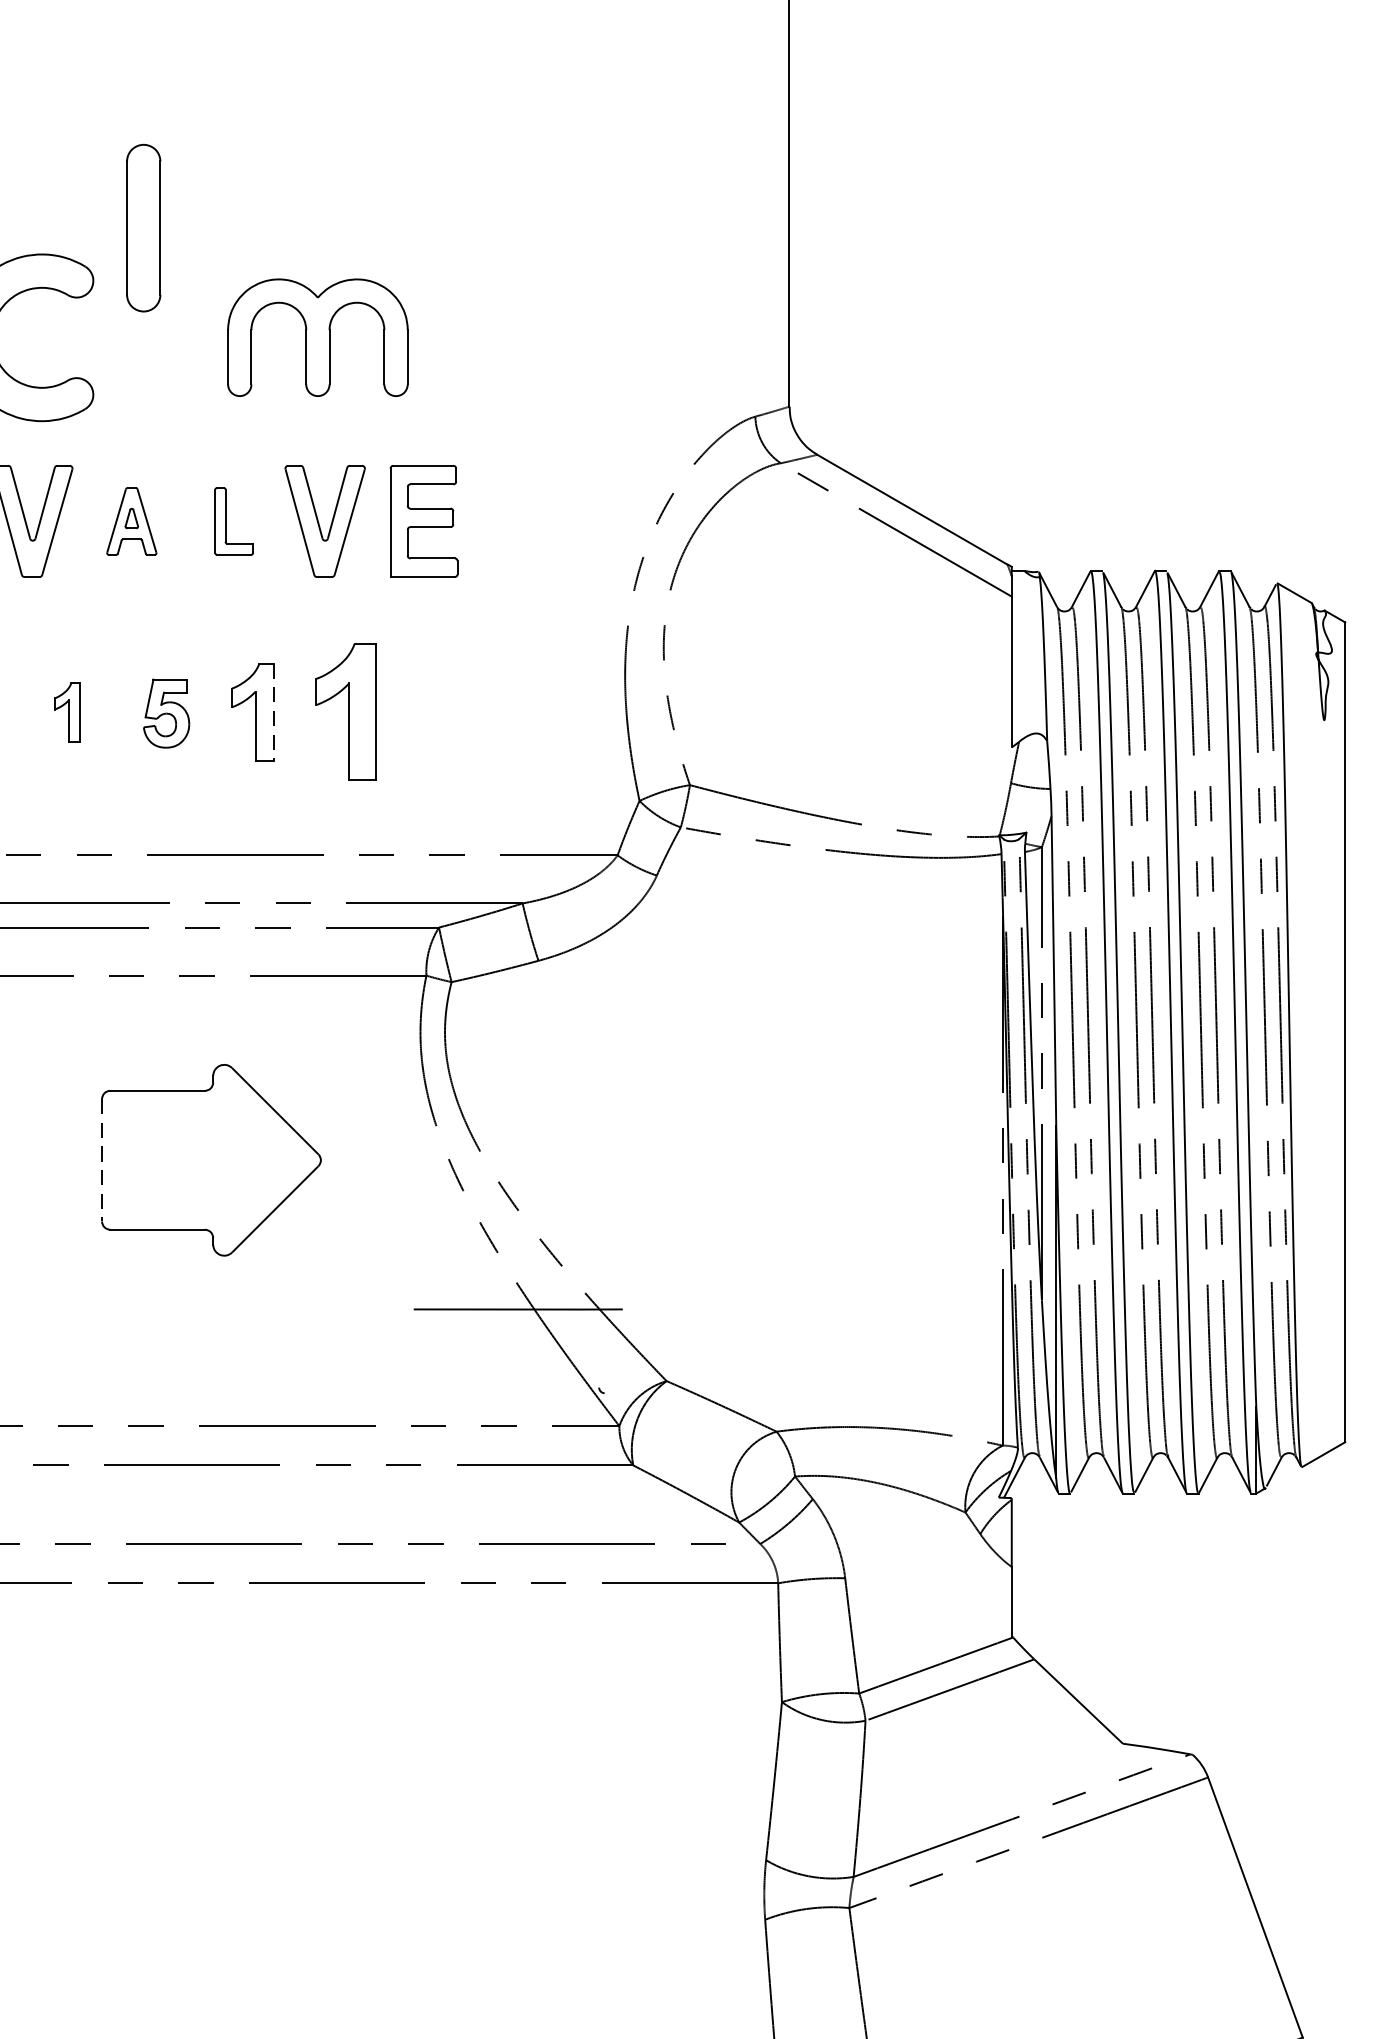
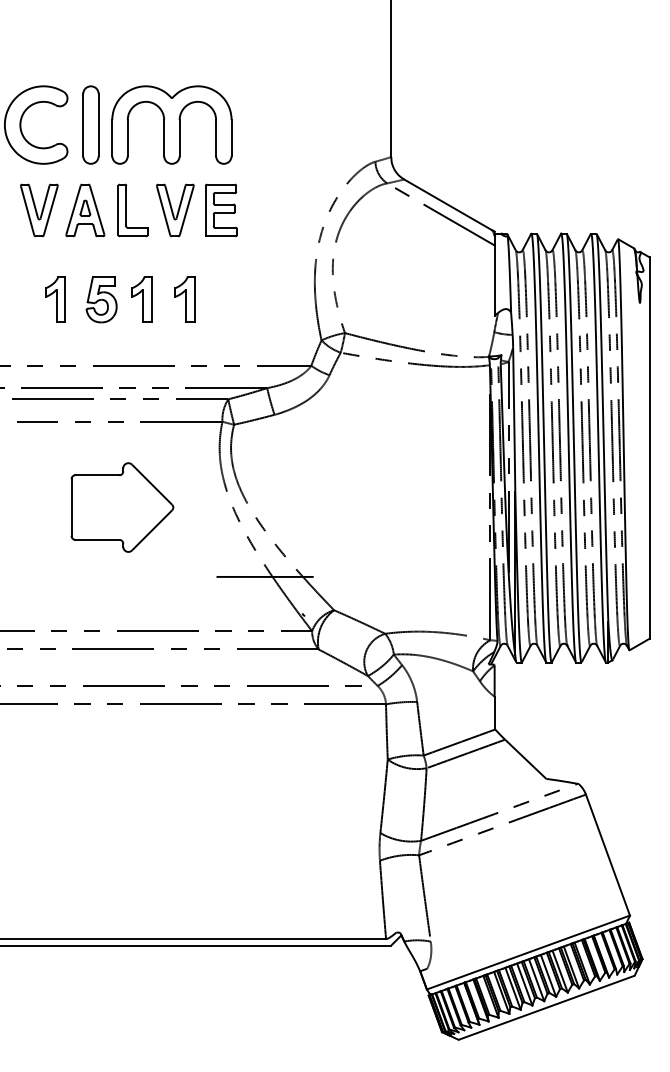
part: (142, 226) -> (90, 124), moved
part: (316, 336) -> (171, 124), size x1.43
part: (131, 521) -> (85, 210), size x1.67
part: (233, 521) -> (132, 210), size x1.67
part: (67, 712) -> (55, 299), size x1.67
part: (166, 712) -> (101, 299), size x1.43
line: (273, 712) -> (151, 299), dashed -> solid
part: (344, 712) -> (184, 299), size x0.71
line: (101, 1162) -> (71, 508), dashed -> solid

